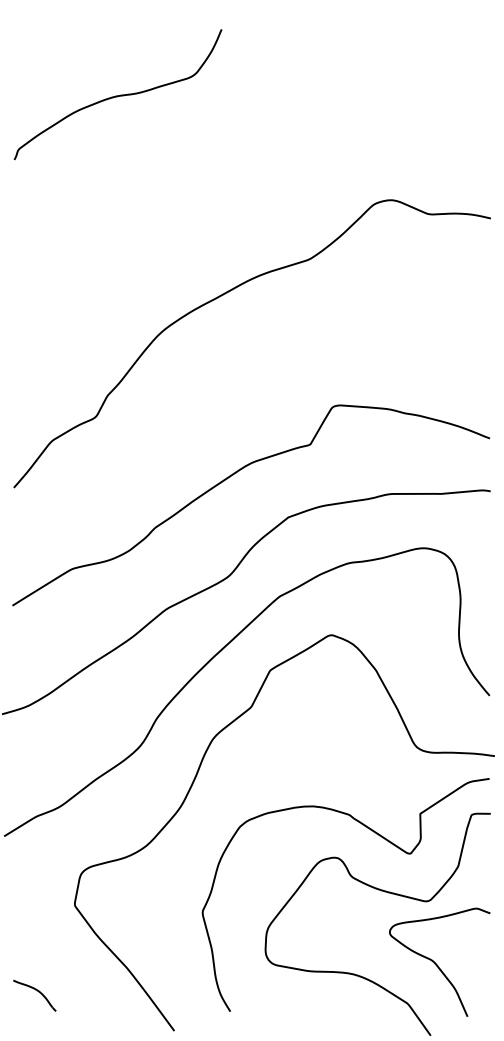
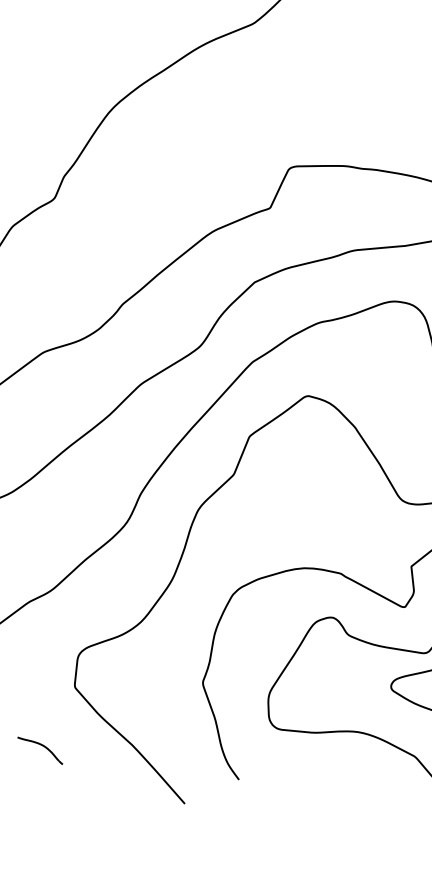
part: (34, 995) -> (39, 750), moved

